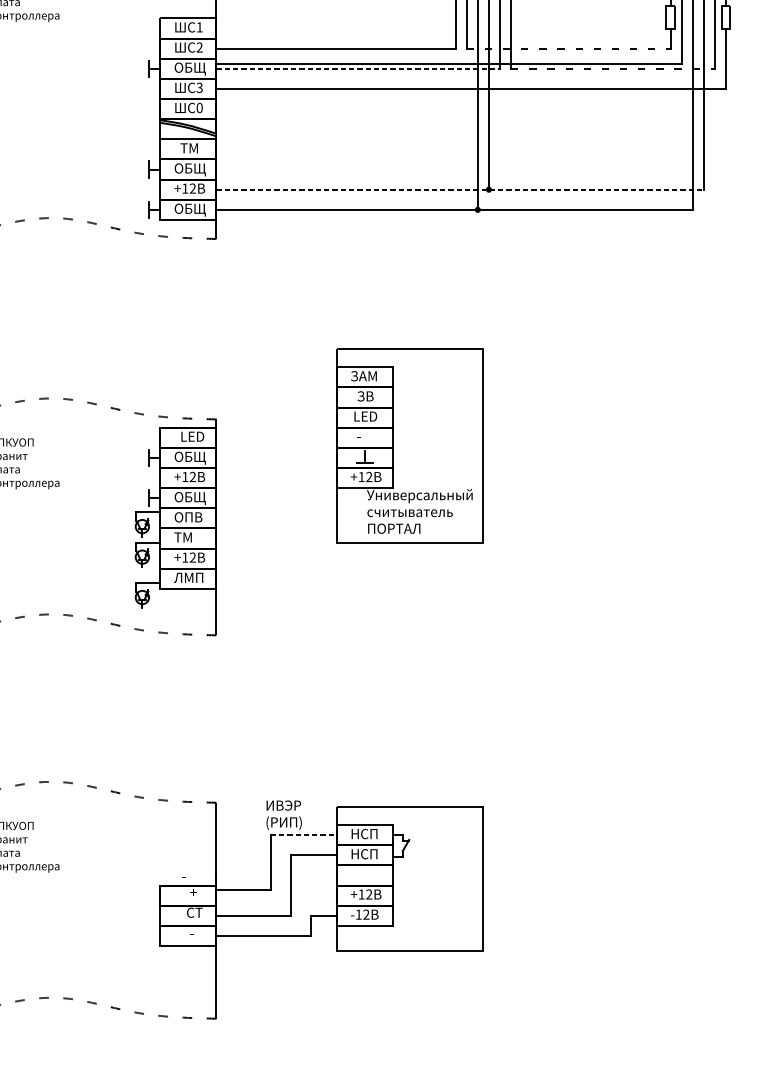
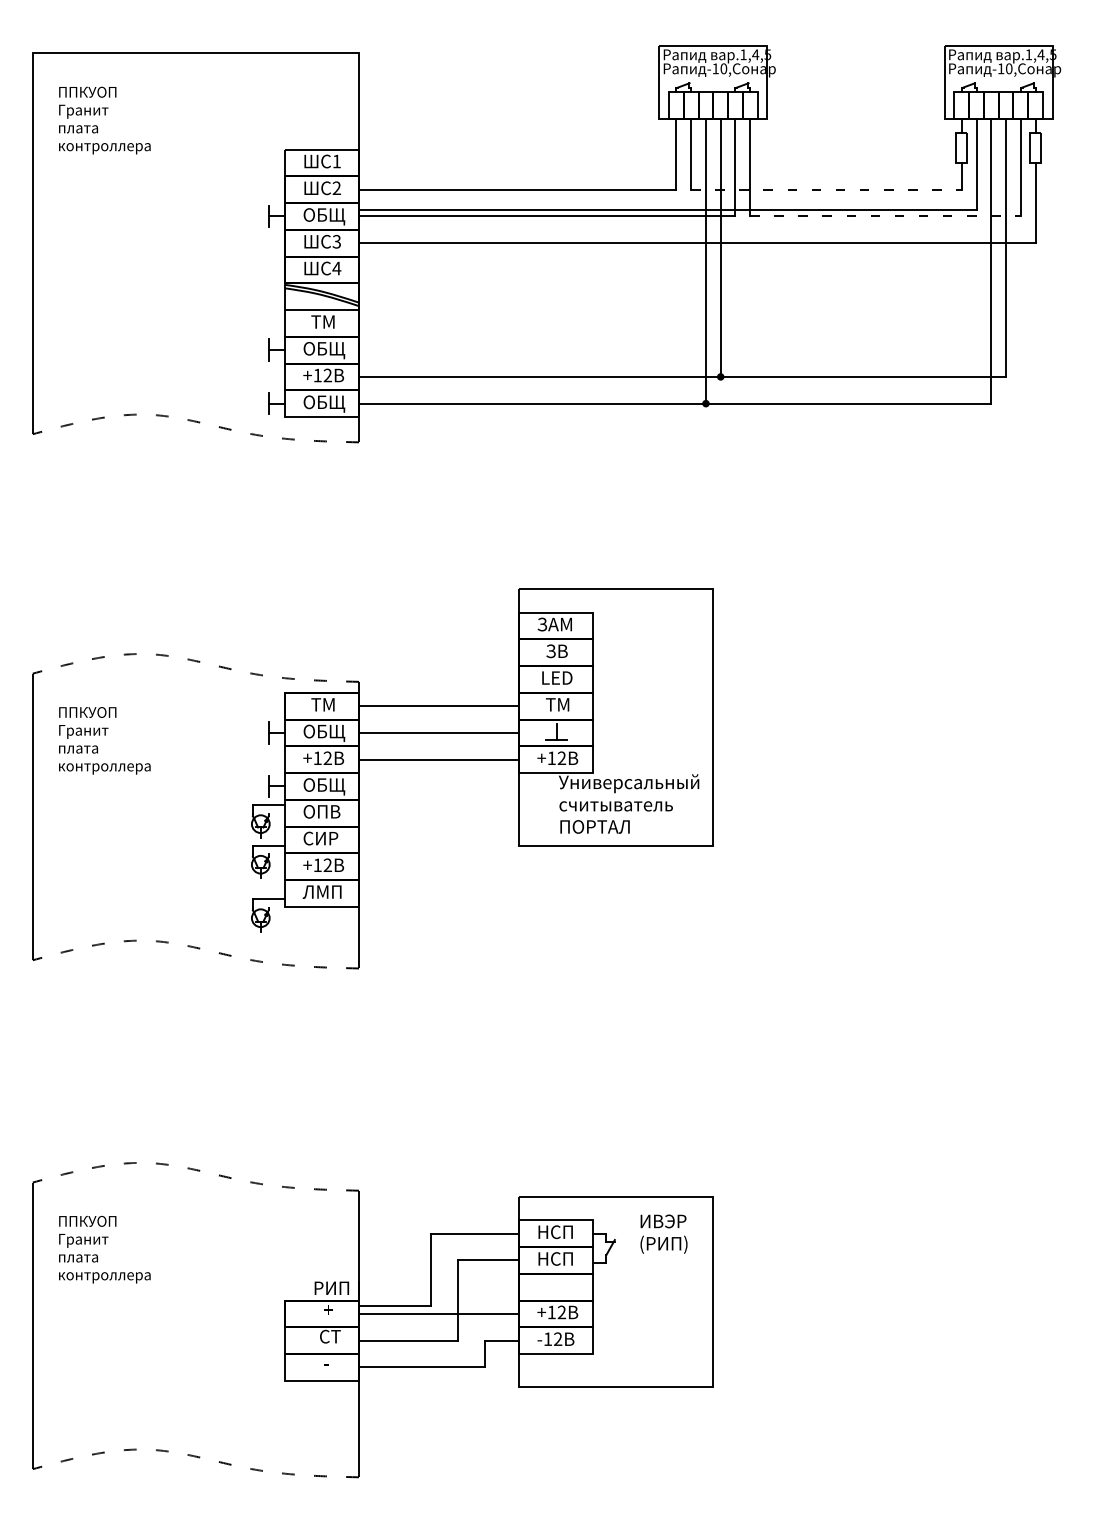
line: (358, 68) -> (547, 216), dashed -> solid
text: (199, 108) -> (336, 268), 0 -> 4
line: (460, 189) -> (682, 376), dashed -> solid
text: (191, 436) -> (326, 704), LED -> ТМ
text: (365, 436) -> (557, 704), - -> ТМ
line: (276, 437) -> (438, 706), added
line: (276, 457) -> (438, 732), added
line: (276, 477) -> (438, 759), added
text: (187, 537) -> (320, 838), ТМ -> СИР
text: (283, 814) -> (663, 1233), moved
line: (303, 835) -> (474, 1233), dashed -> solid
text: (195, 875) -> (331, 1287), - -> РИП
line: (276, 895) -> (438, 1313), added

